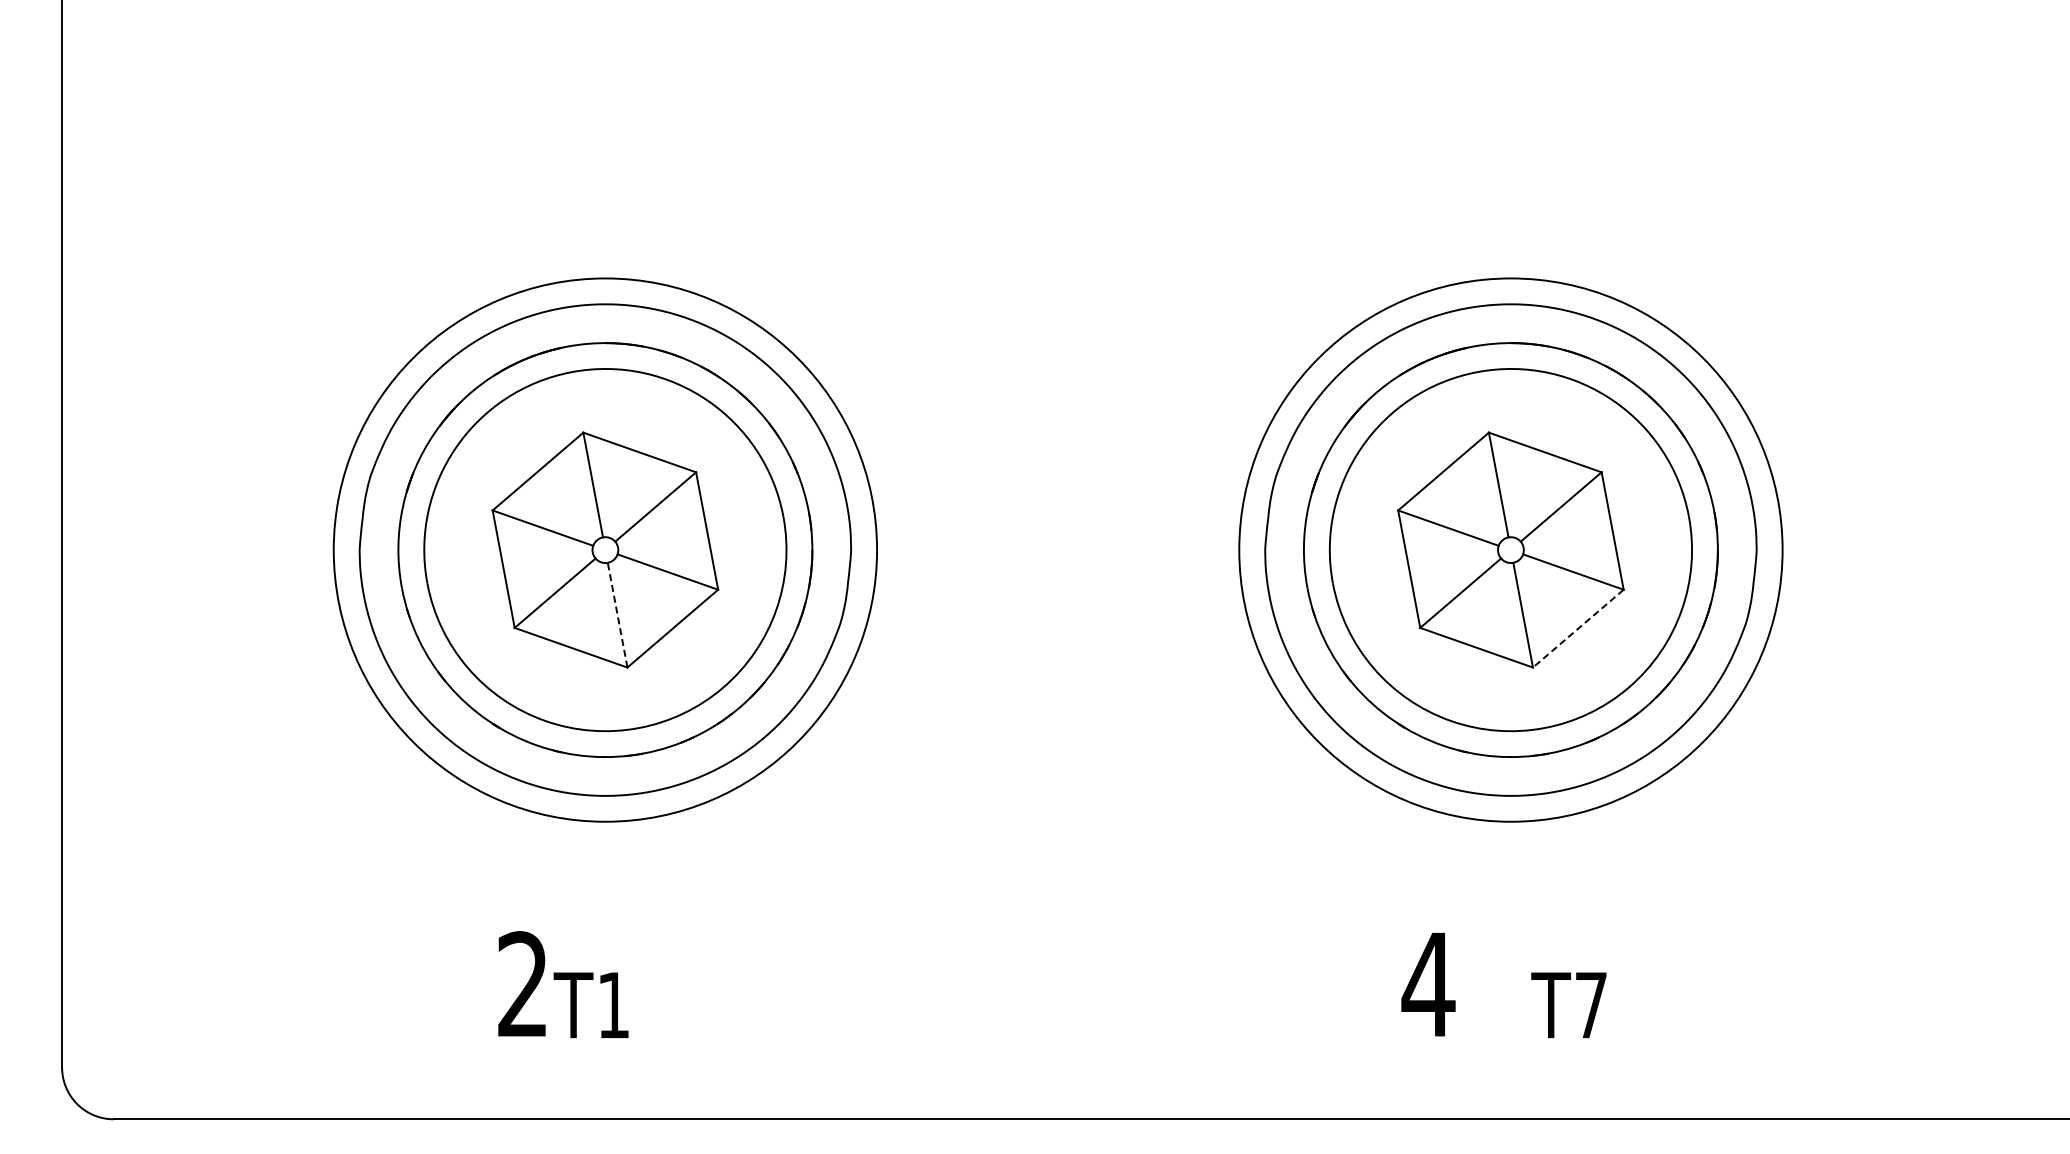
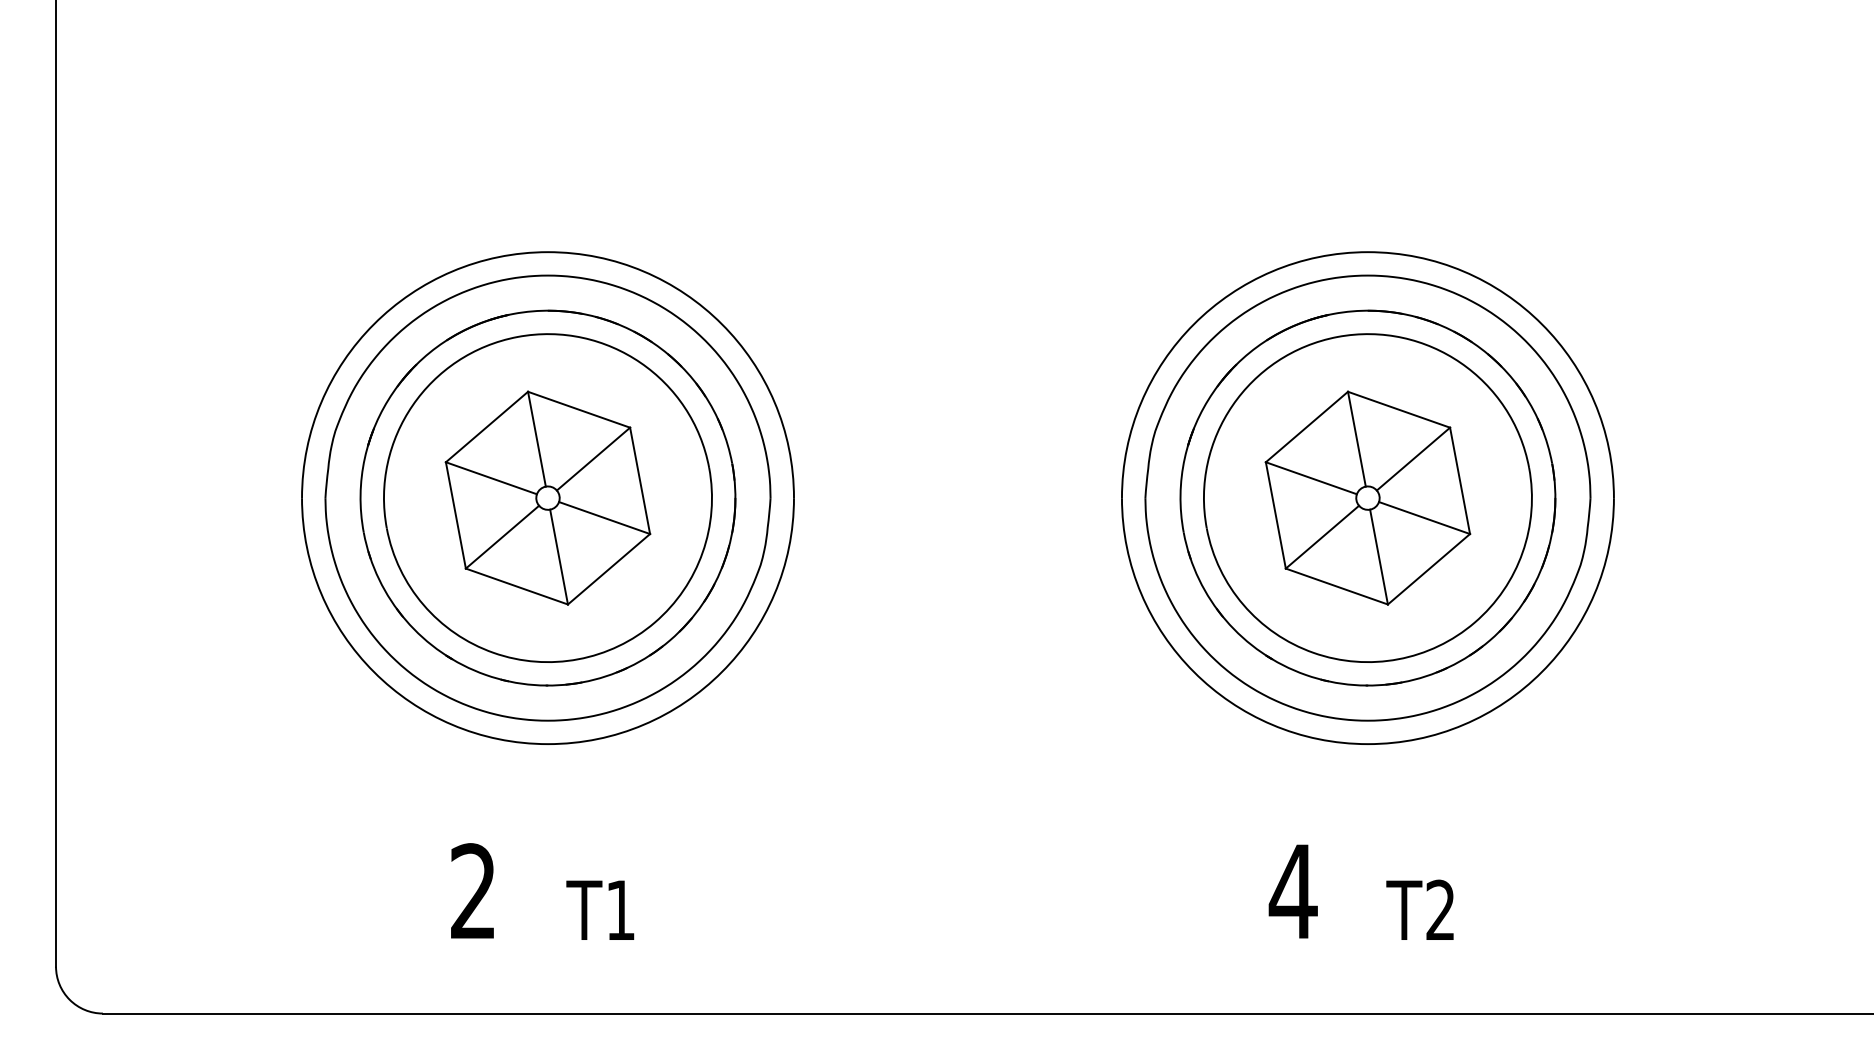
line: (617, 614) -> (558, 556), dashed -> solid
line: (1578, 628) -> (1429, 569), dashed -> solid
text: (590, 1004) -> (599, 909), moved
text: (1590, 1004) -> (1440, 909), T7 -> T2

